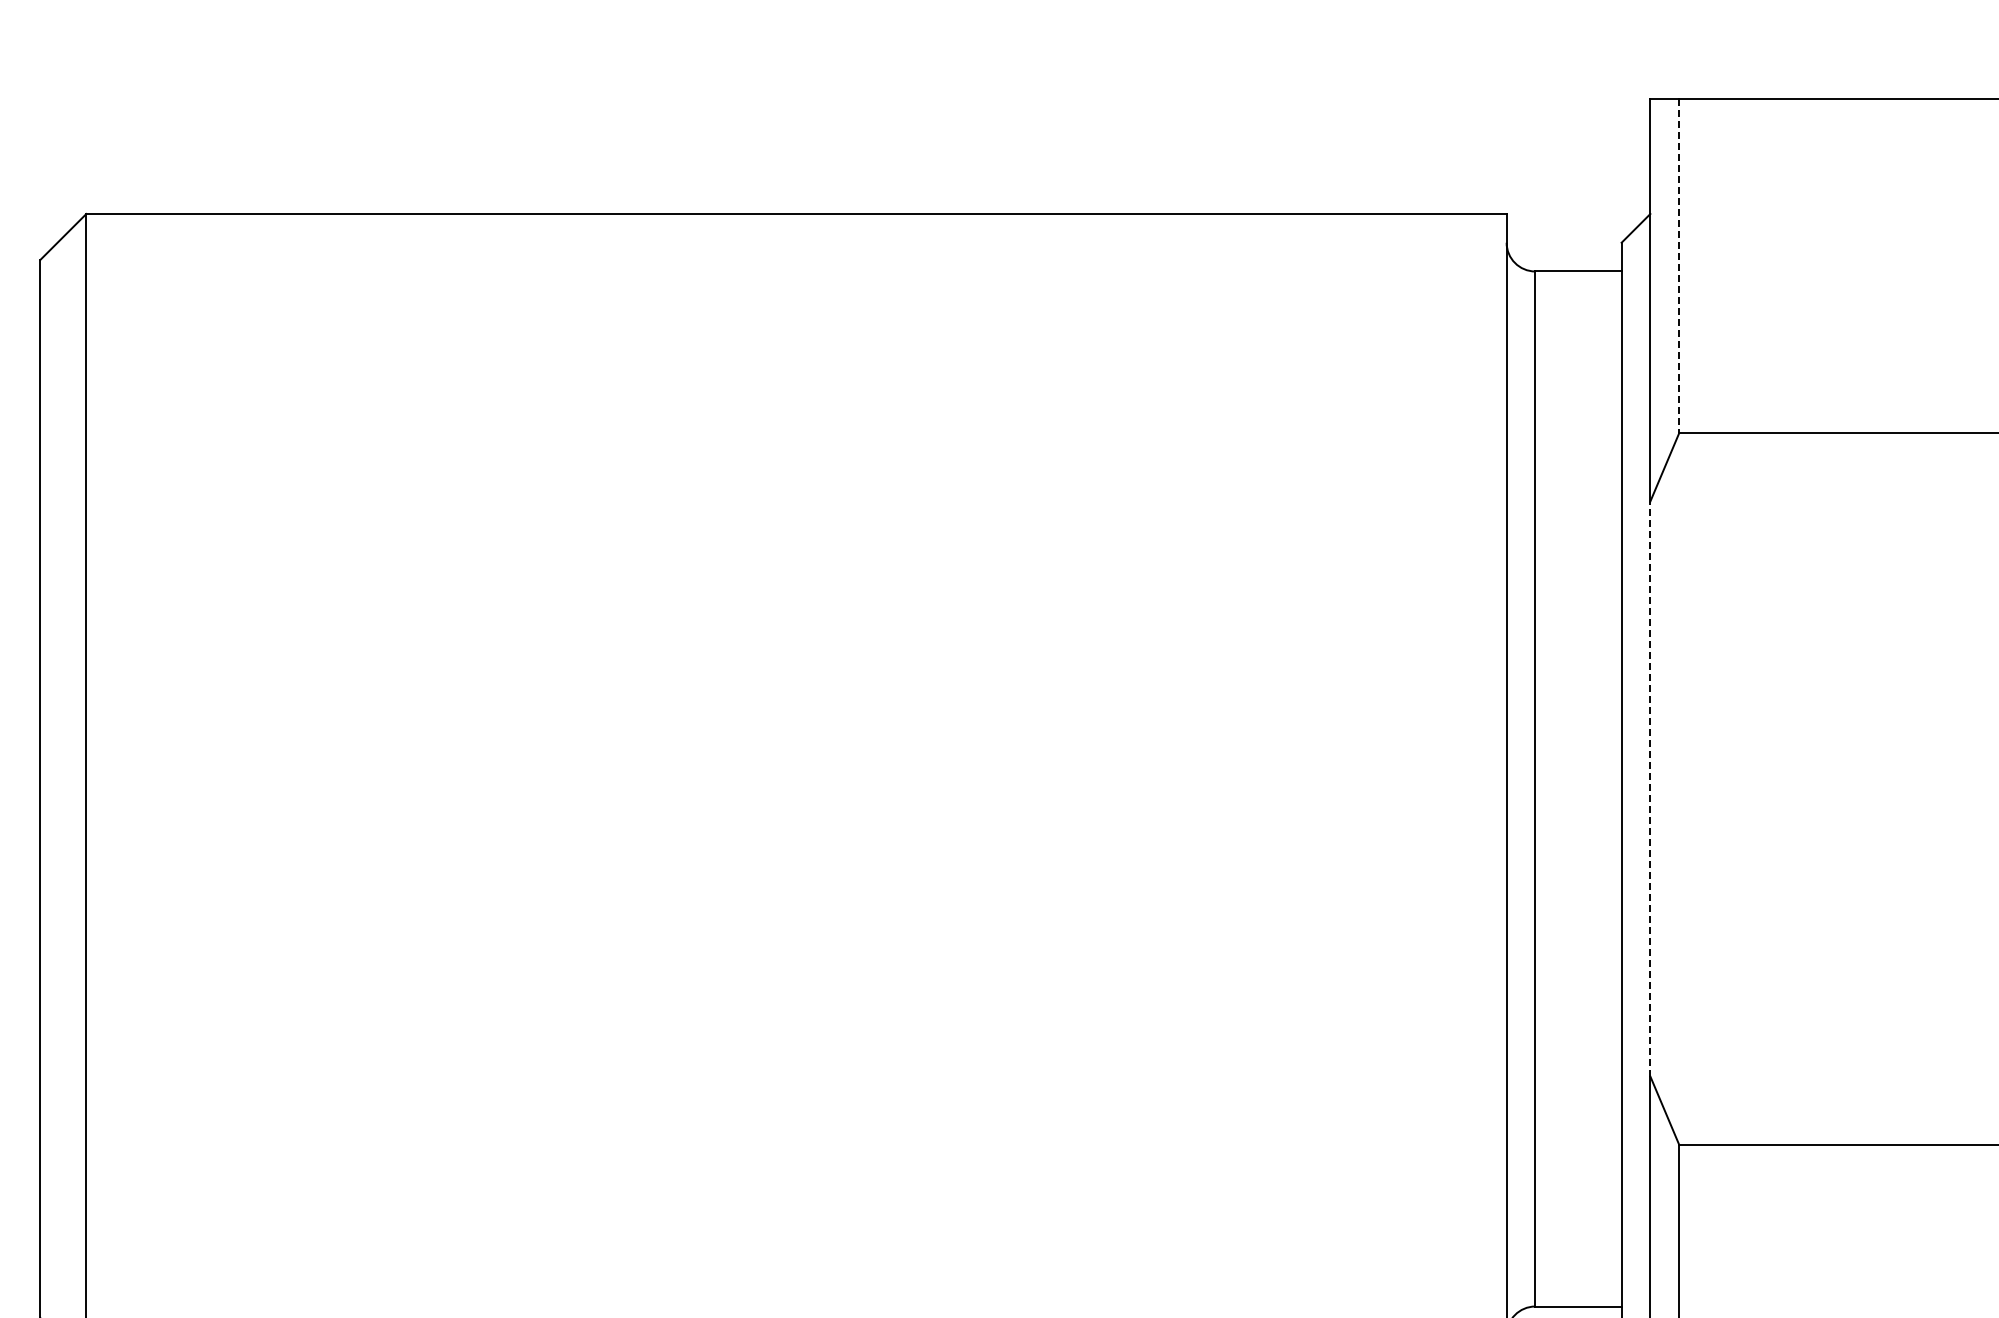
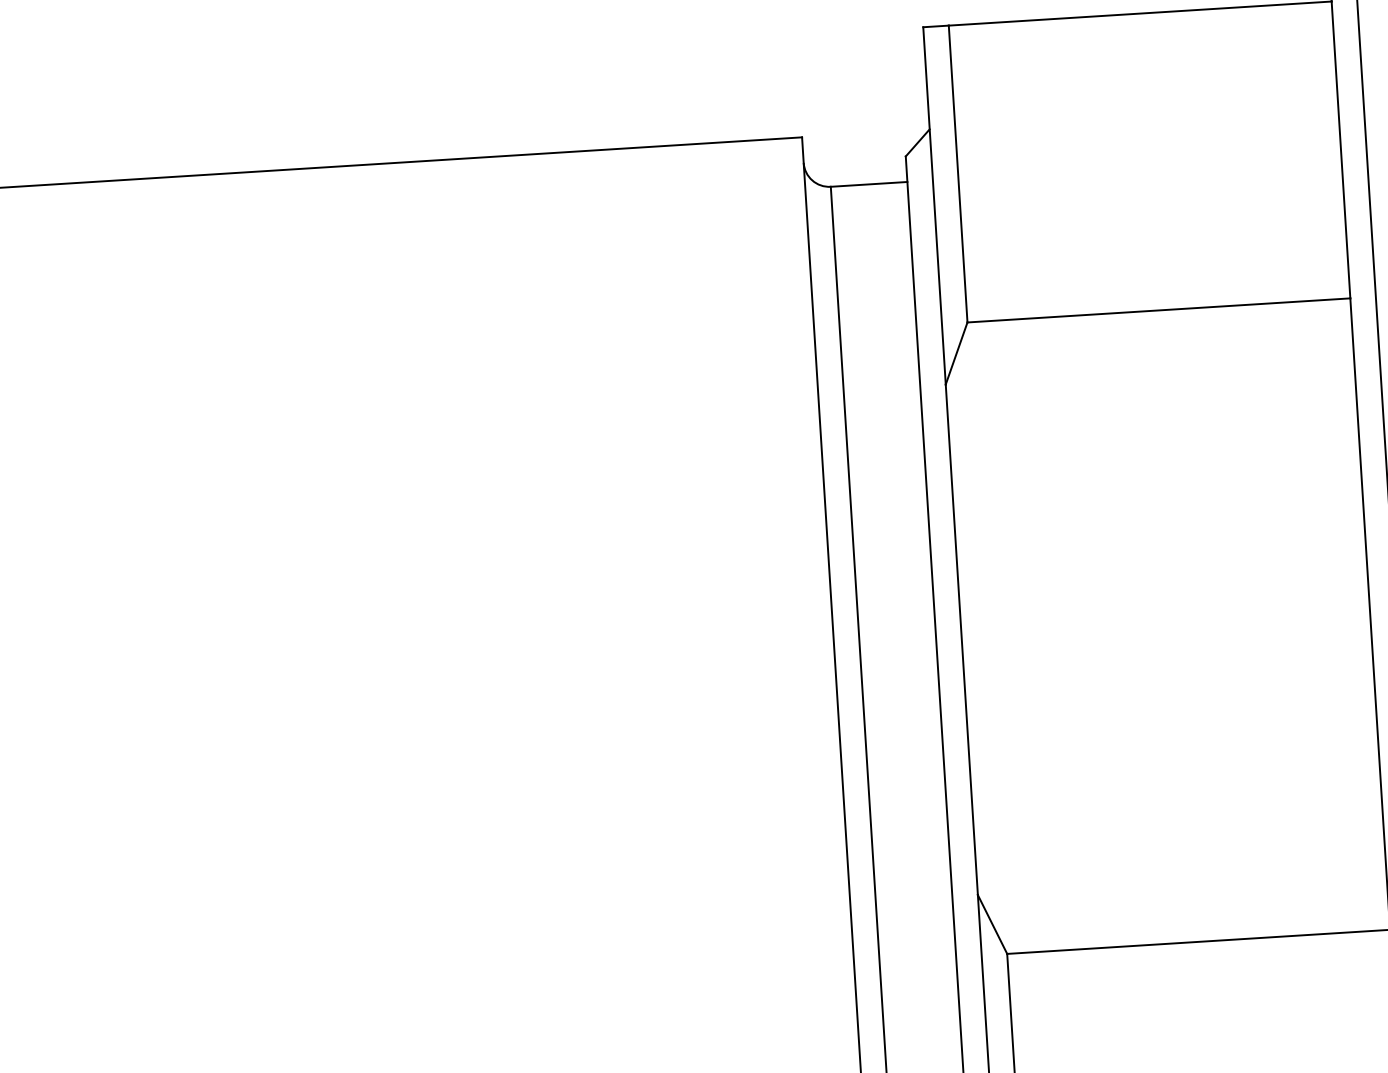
line: (1679, 266) -> (958, 174), dashed -> solid
line: (1650, 789) -> (961, 640), dashed -> solid

